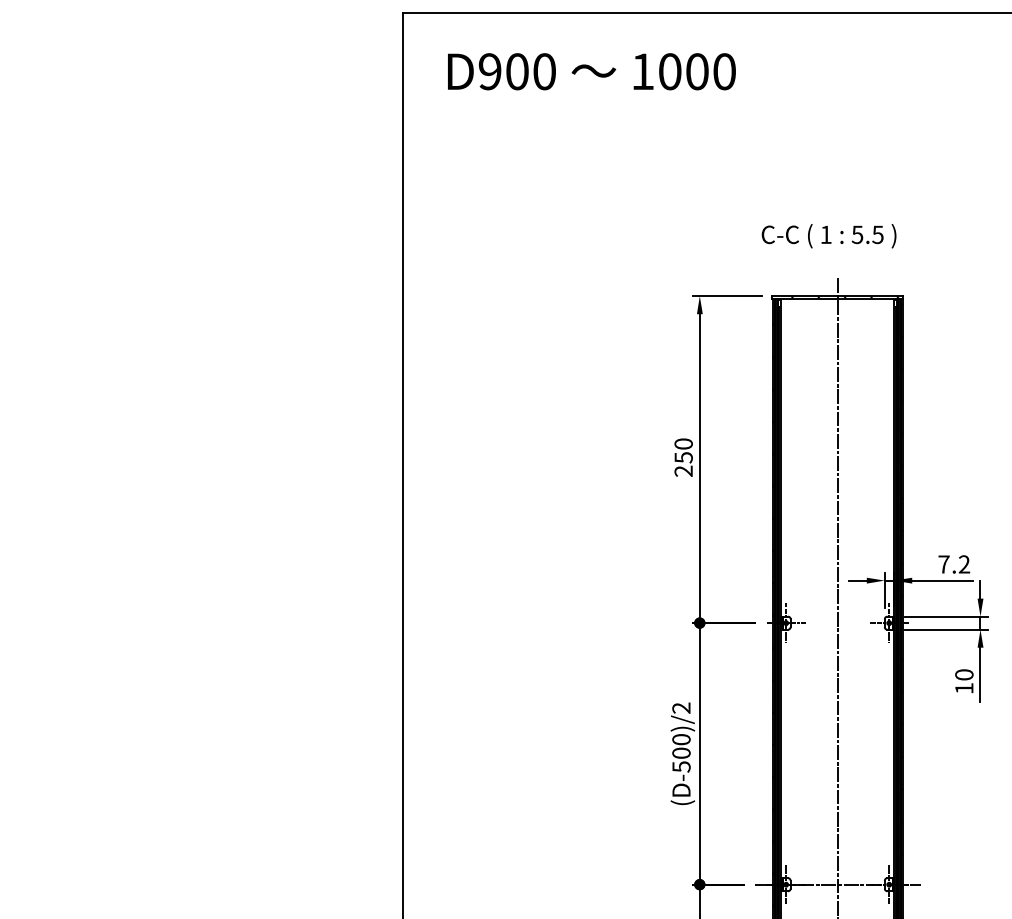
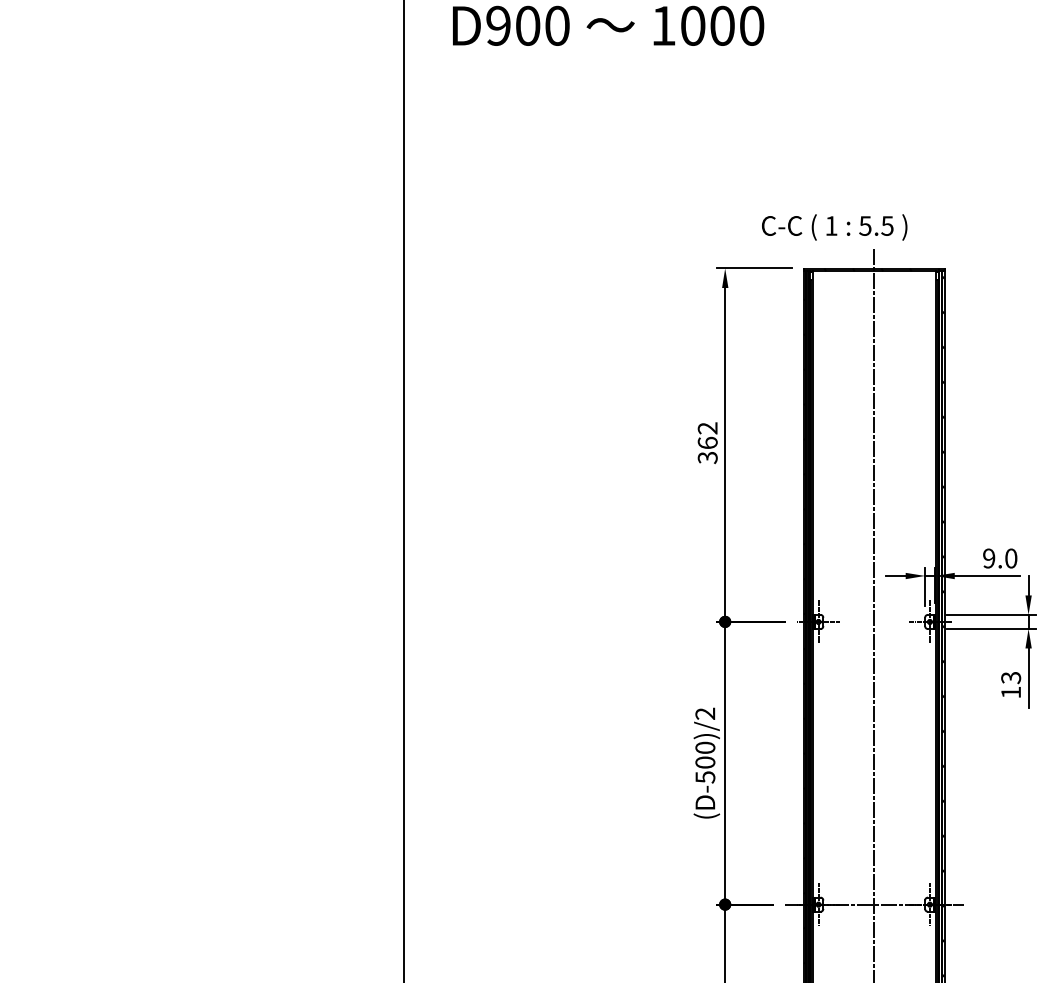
text: (828, 236) -> (834, 227), moved
text: (683, 457) -> (707, 442), 250 -> 362
text: (954, 564) -> (1000, 558), 7.2 -> 9.0
text: (964, 674) -> (1011, 677), 10 -> 13

